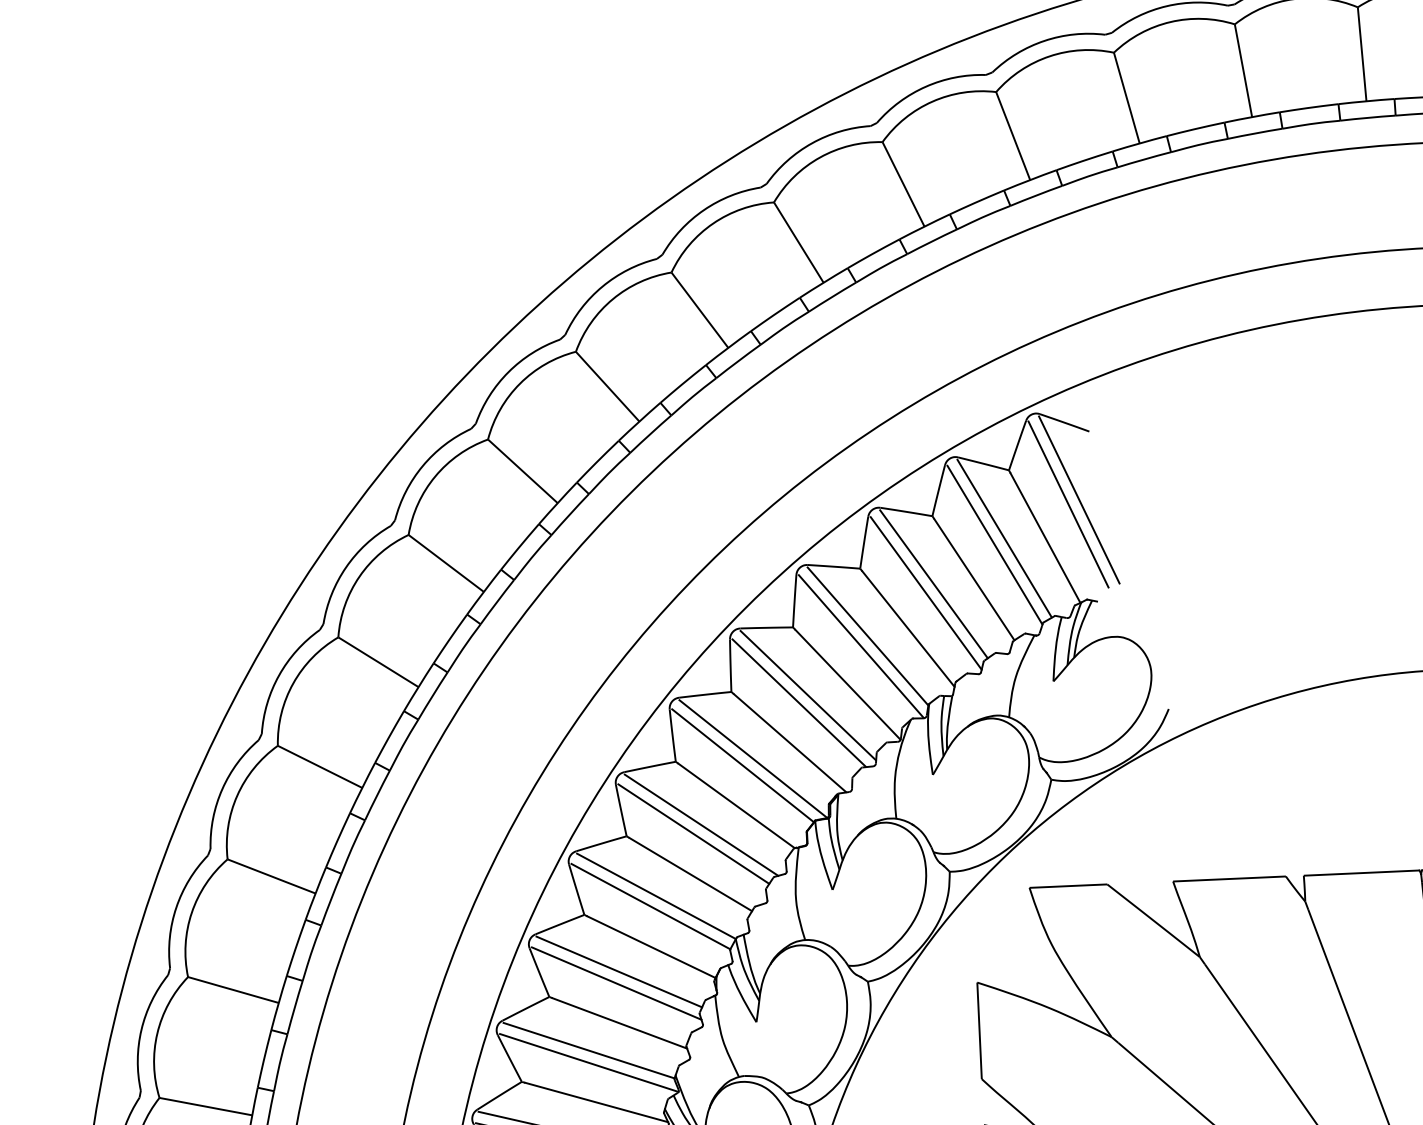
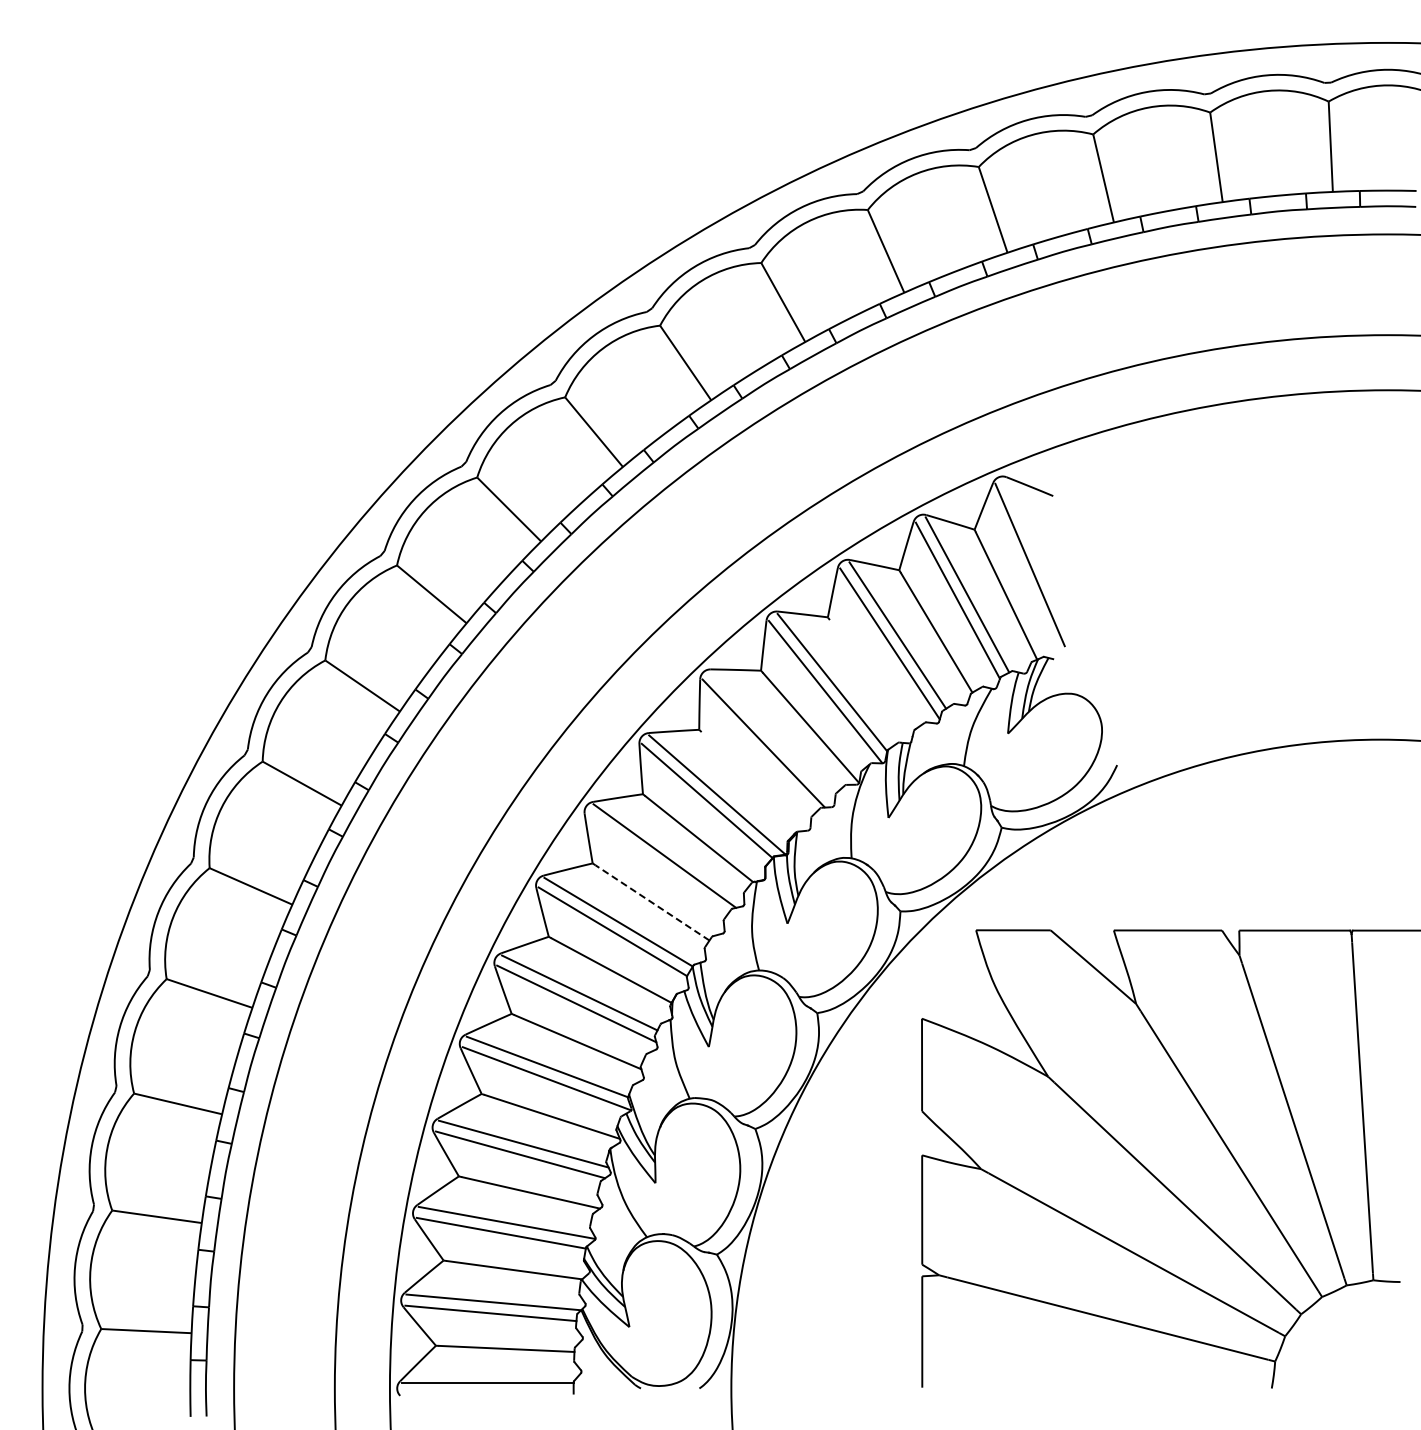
line: (1079, 499) -> (1040, 560), removed
line: (908, 629) -> (871, 677), removed
line: (808, 695) -> (772, 736), removed
line: (789, 743) -> (752, 781), removed
line: (694, 834) -> (657, 864), removed
line: (690, 874) -> (652, 902), solid -> dashed

